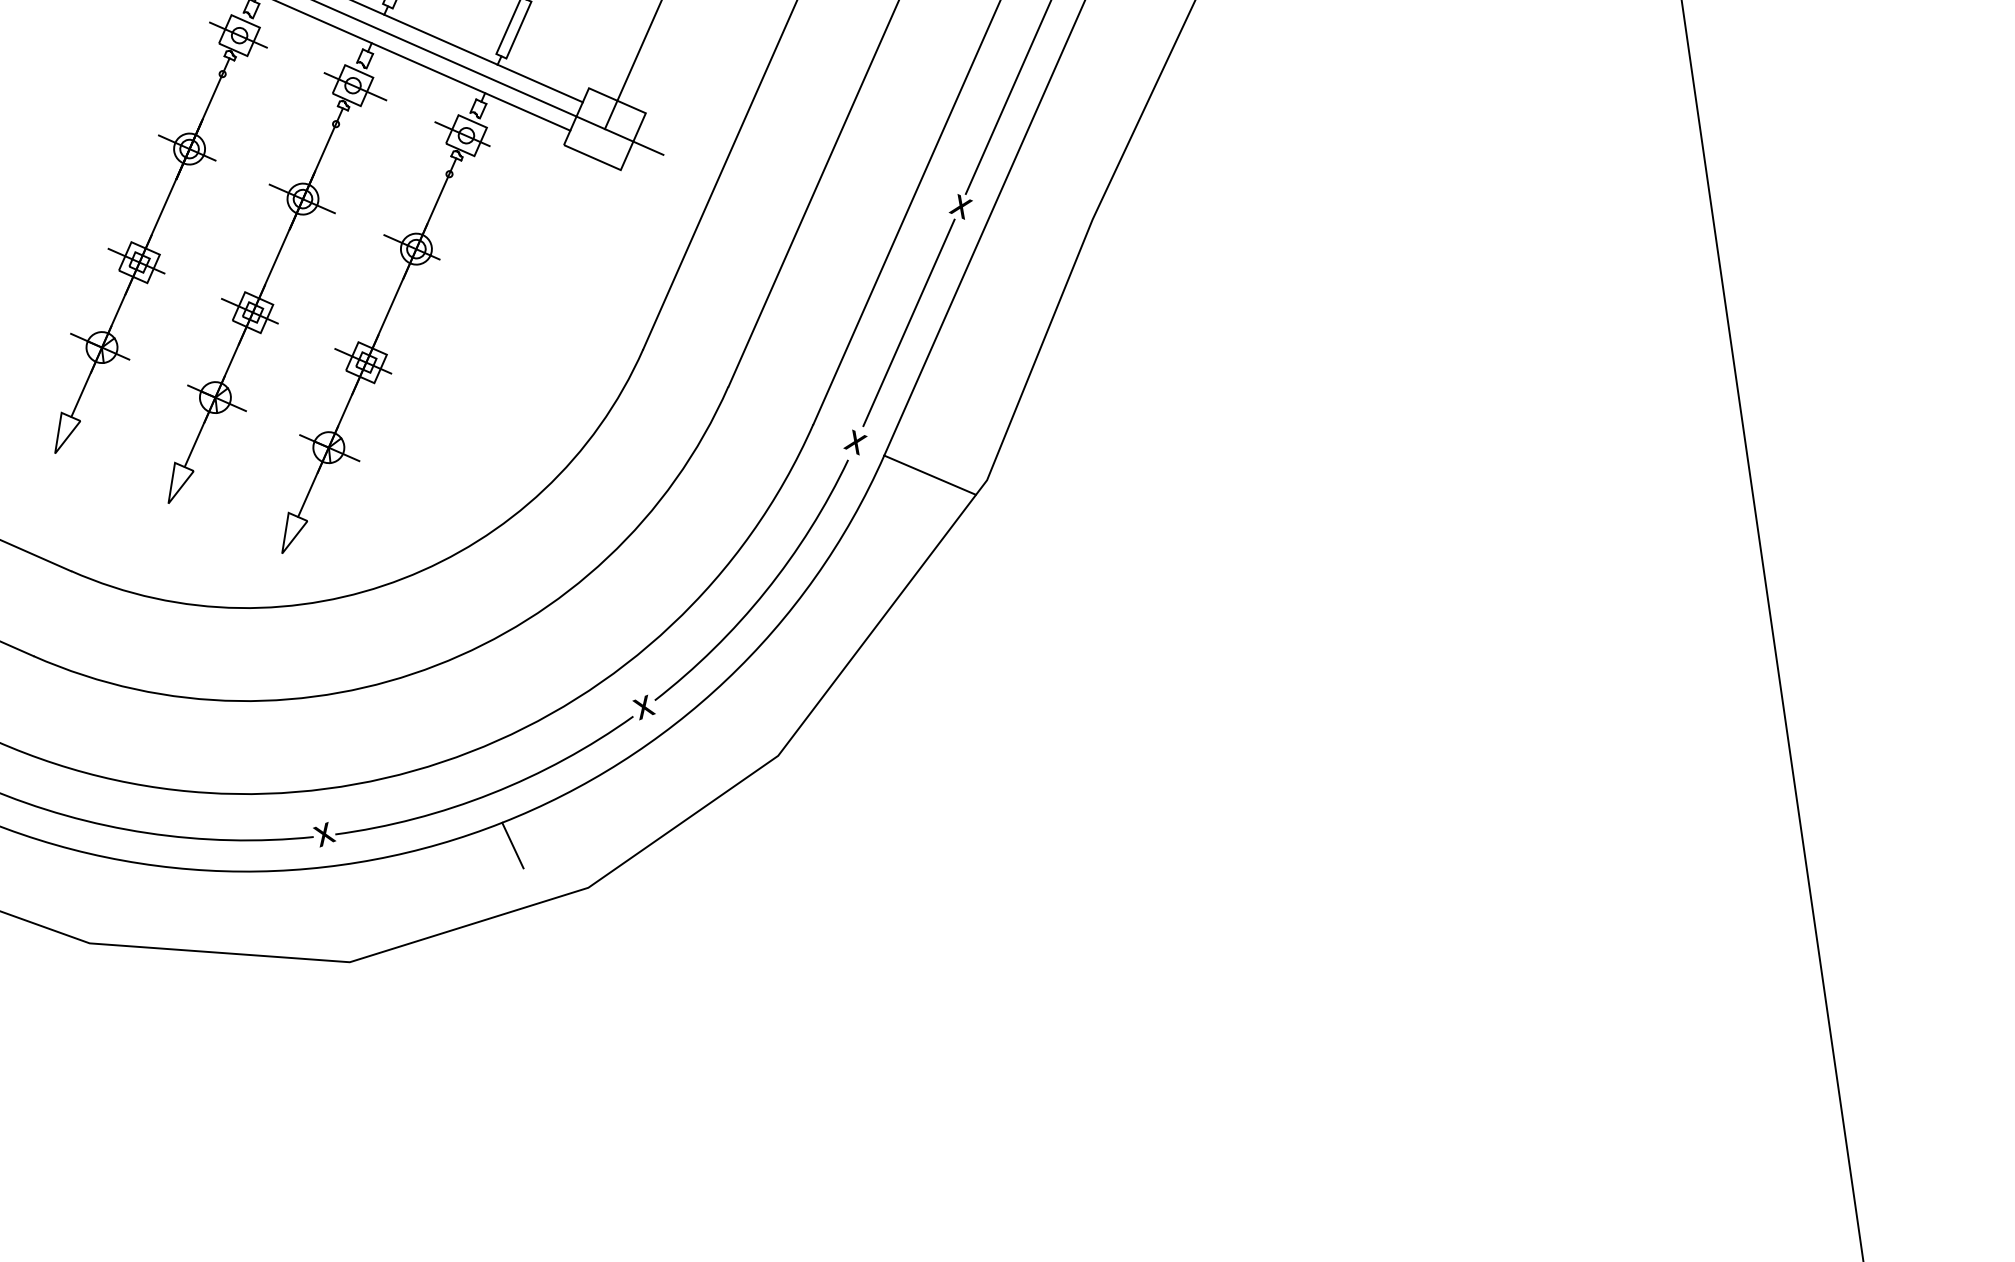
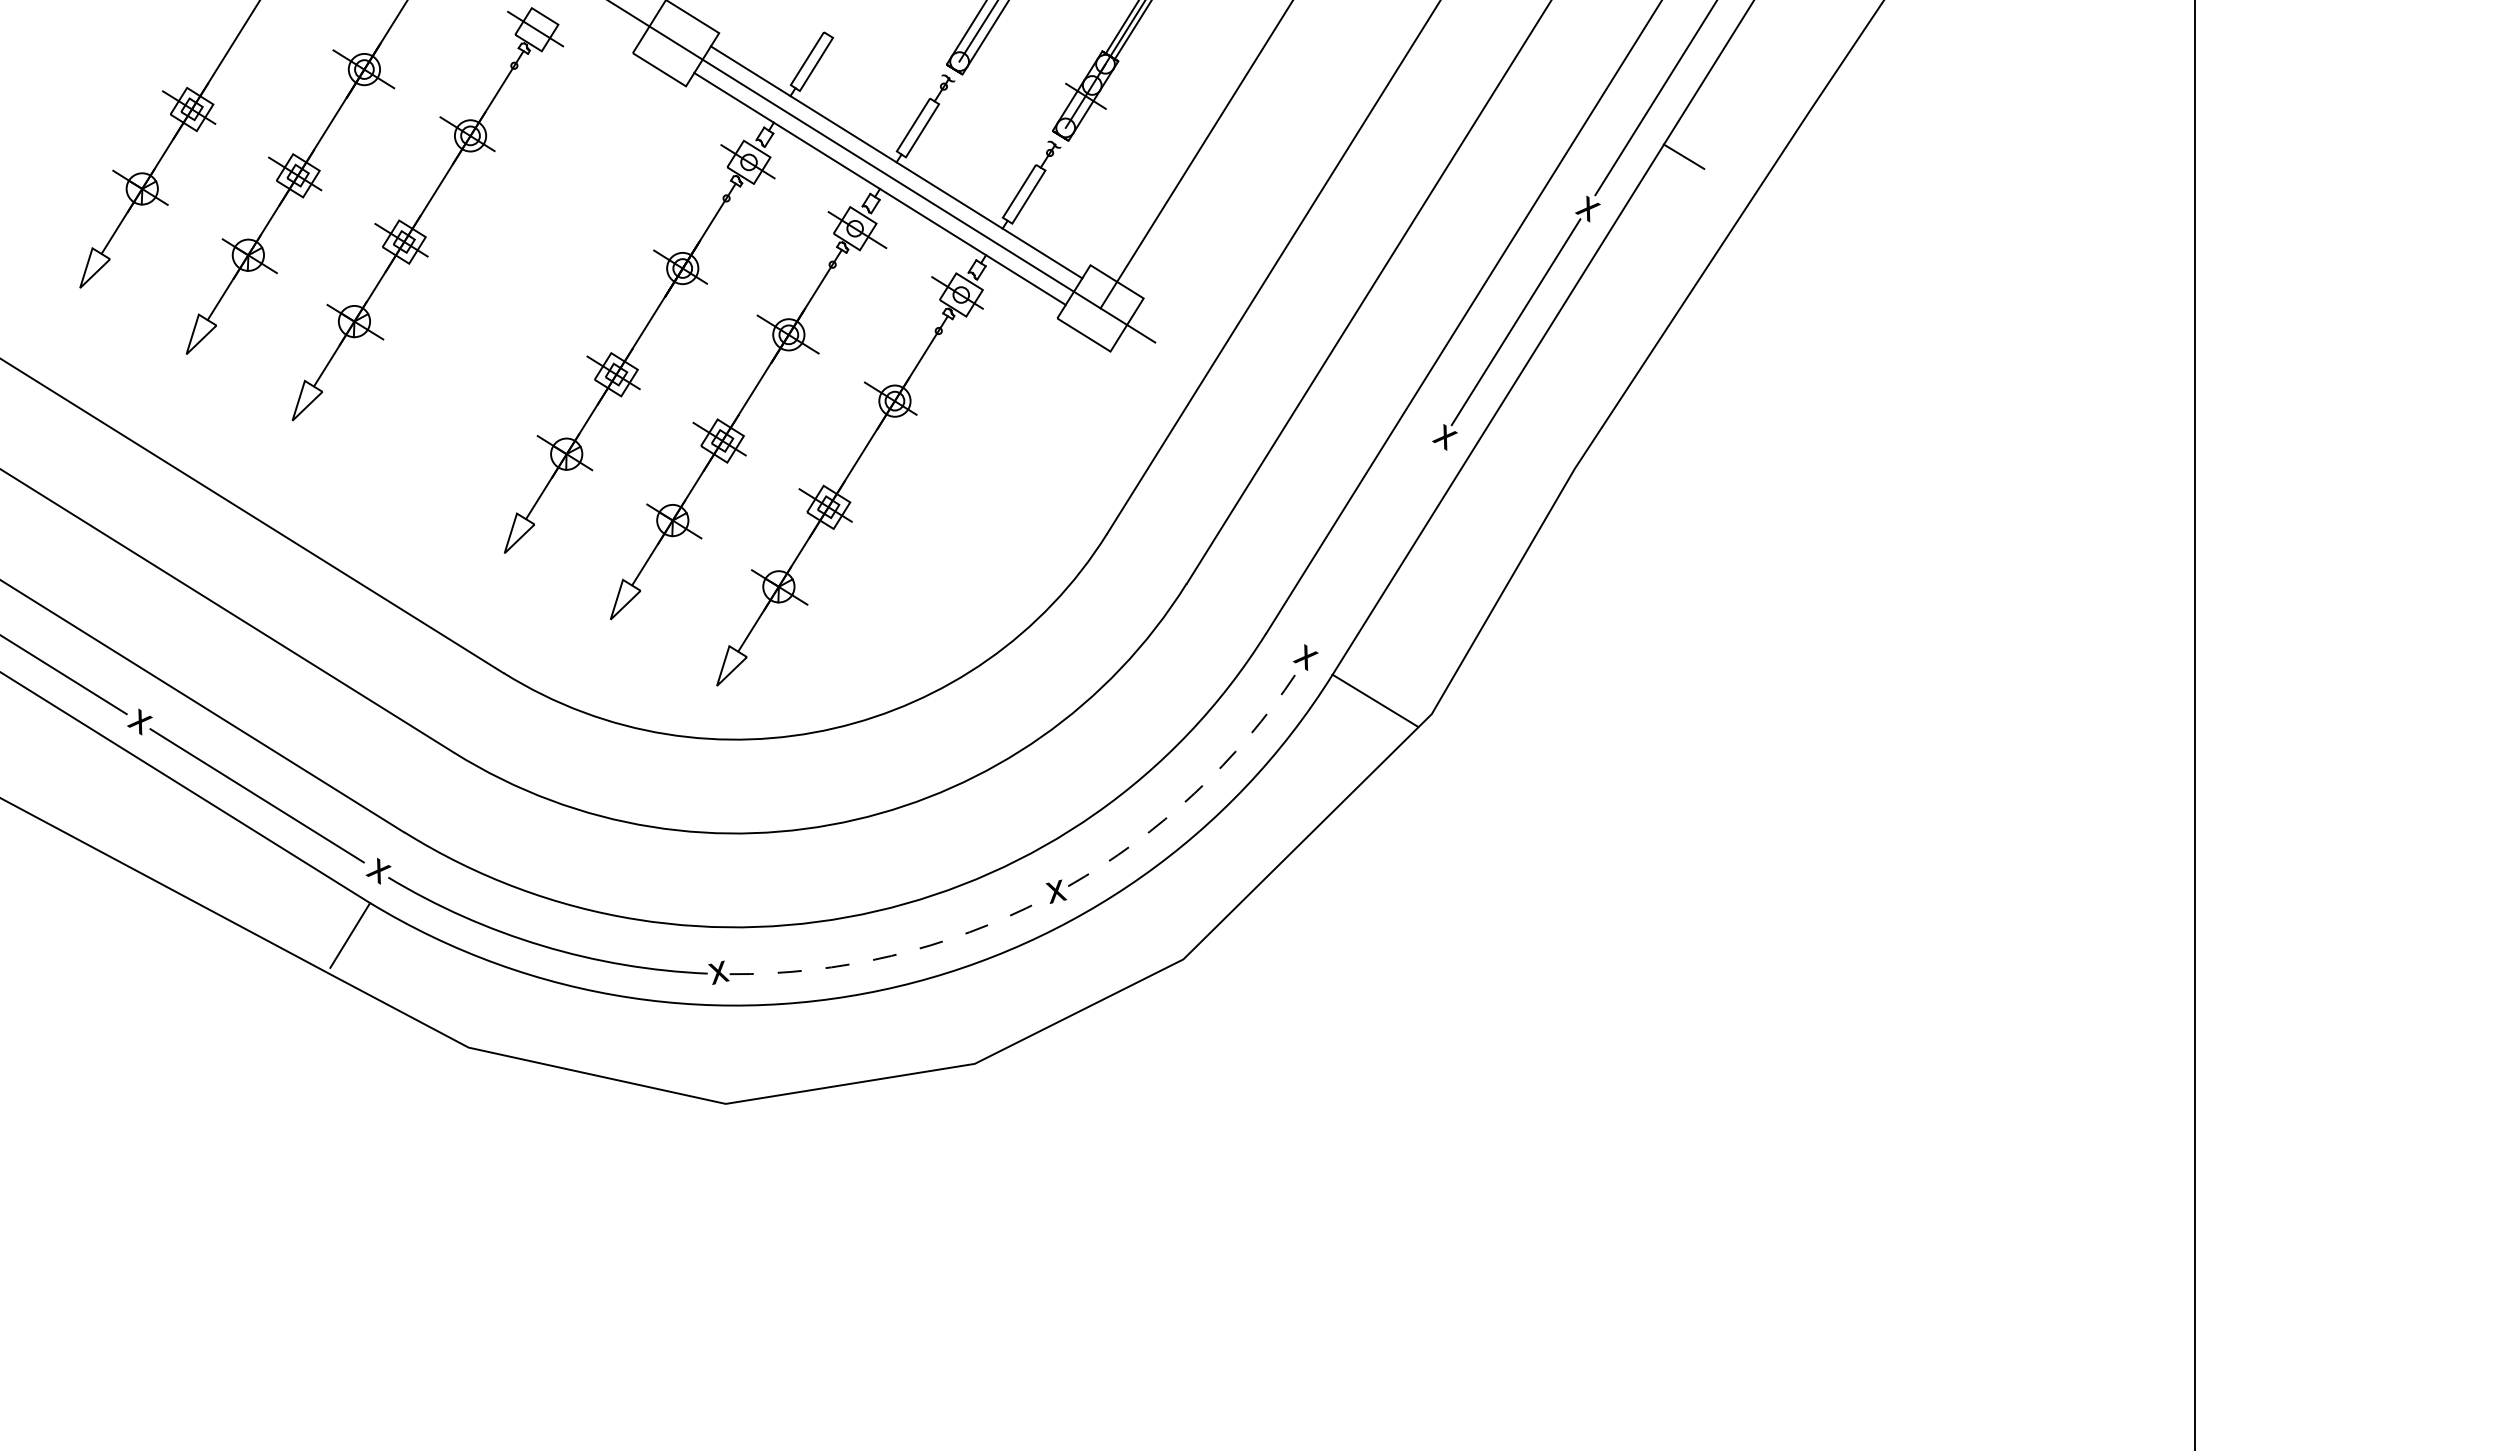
line: (909, 322) -> (1376, 545), removed
arc: (765, 591) -> (1194, 793), solid -> dashed
arc: (491, 793) -> (891, 955), solid -> dashed
line: (512, 845) -> (905, 1010), removed

